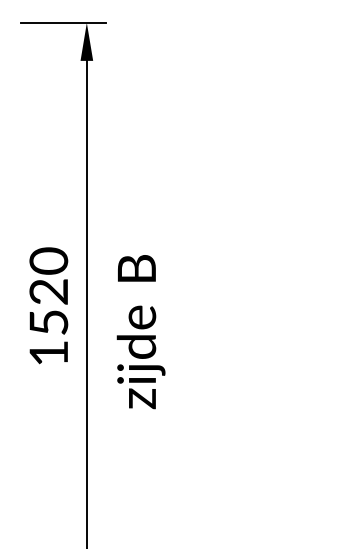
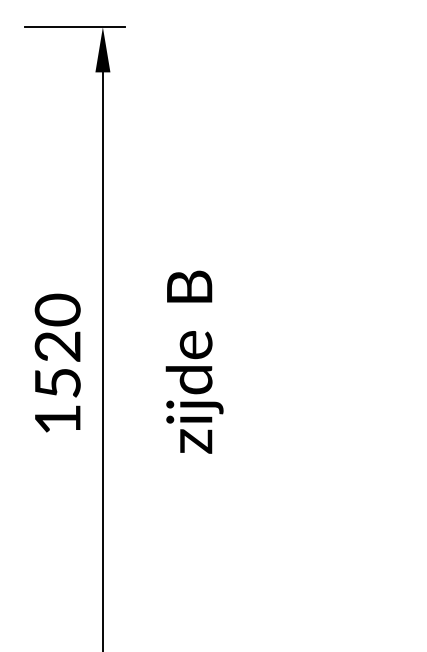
text: (140, 332) -> (193, 362), moved

